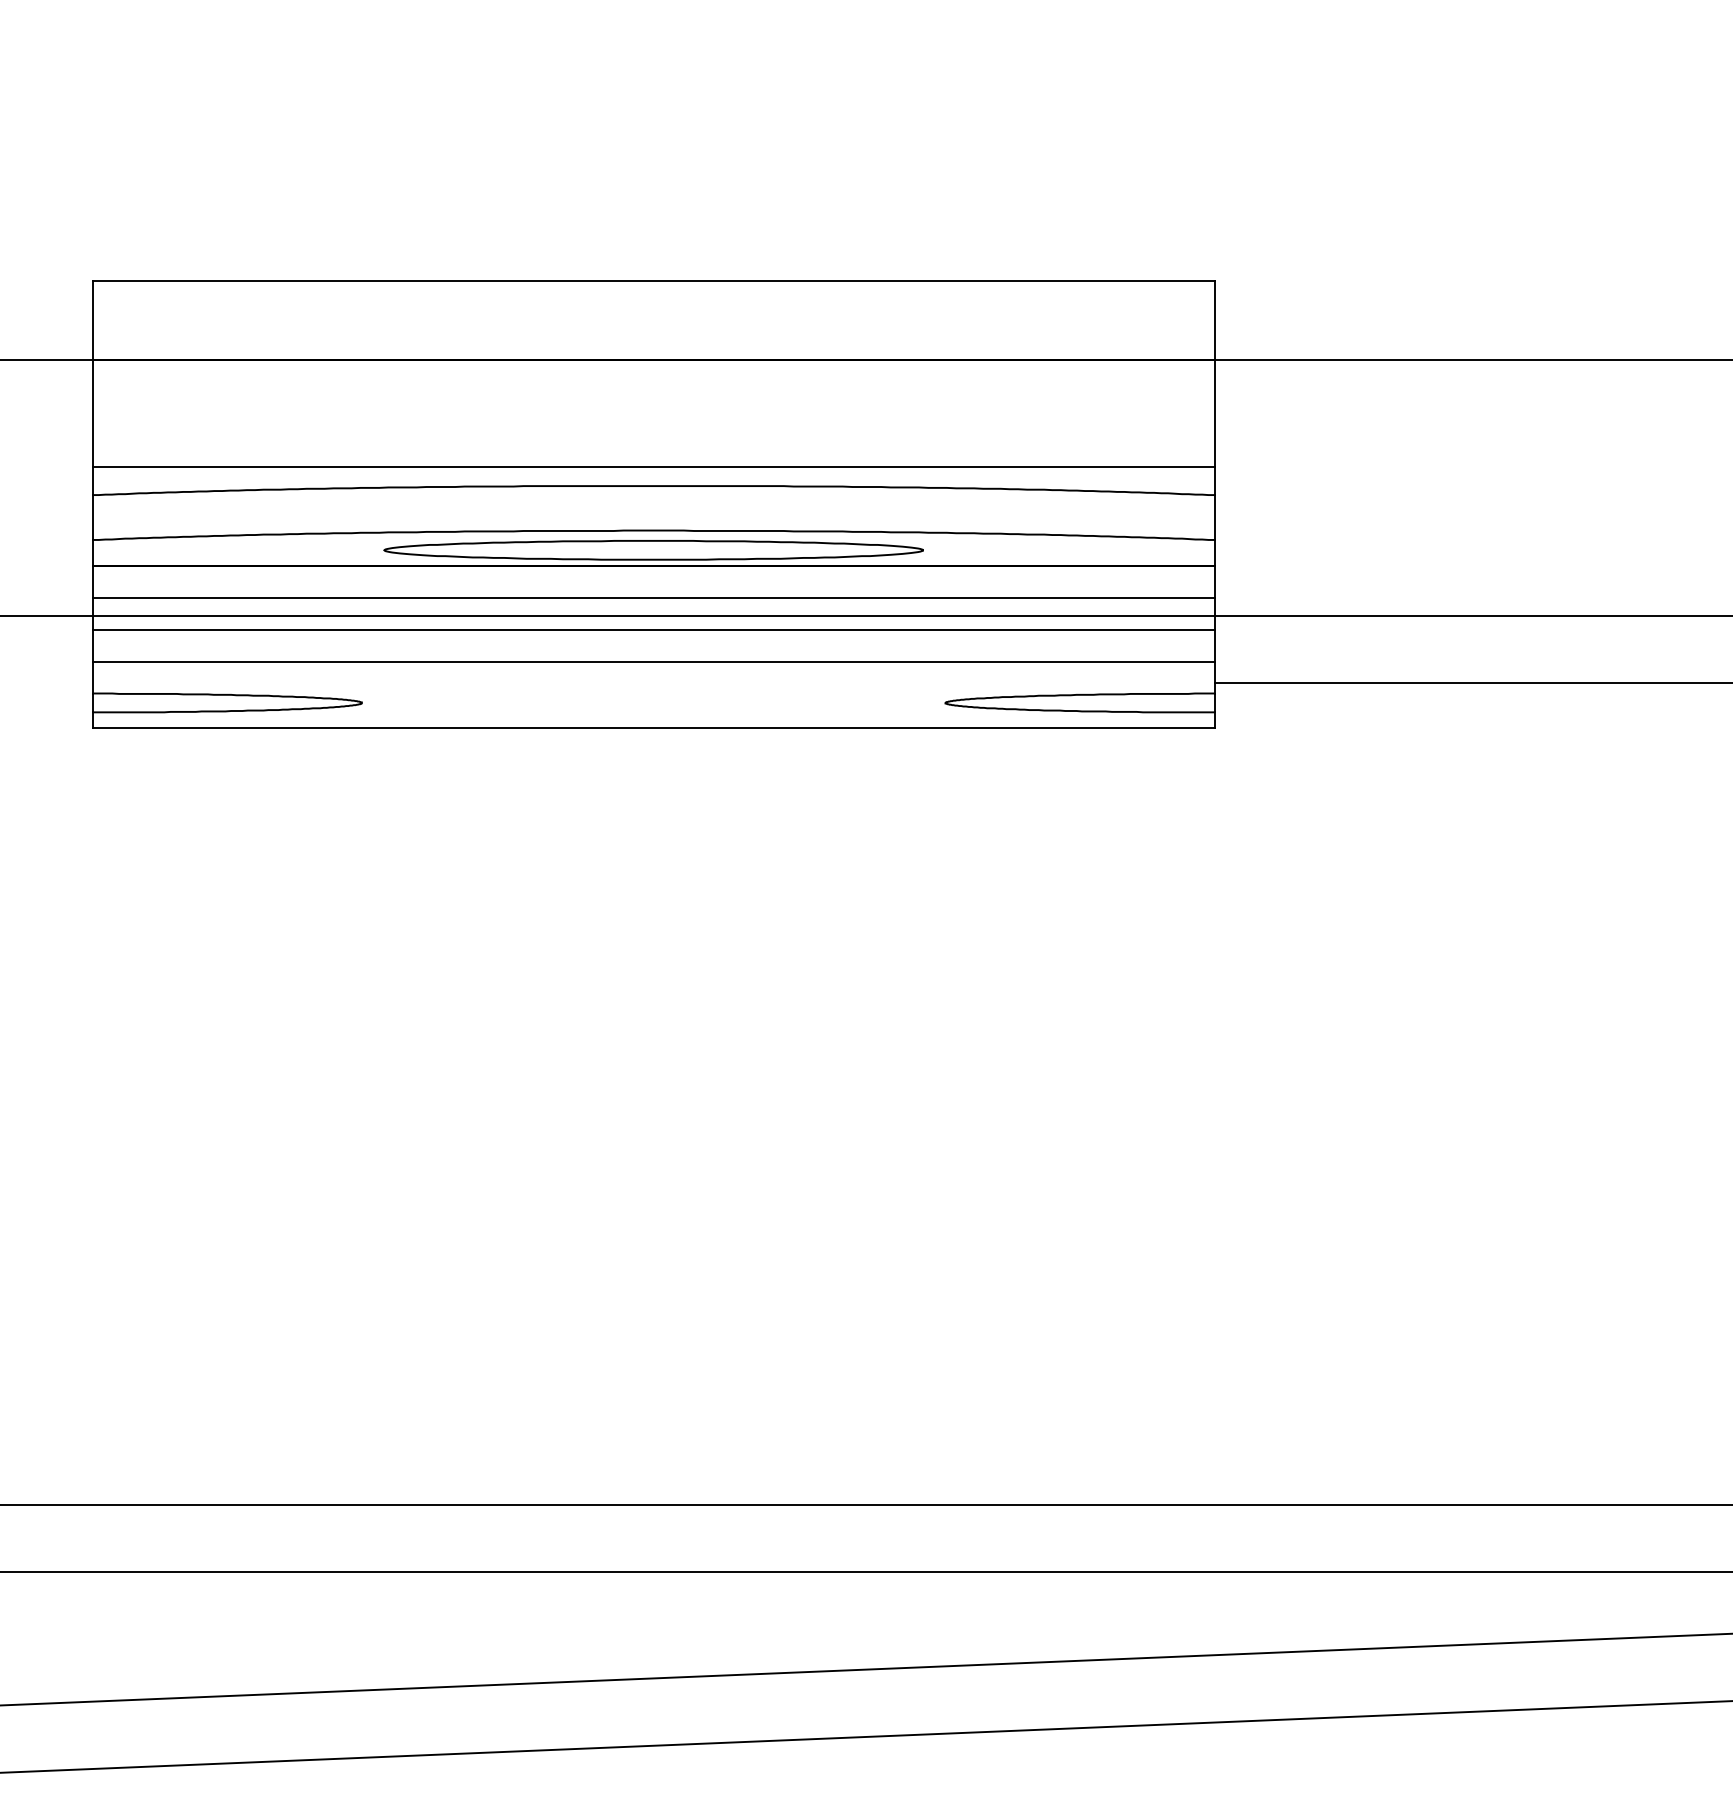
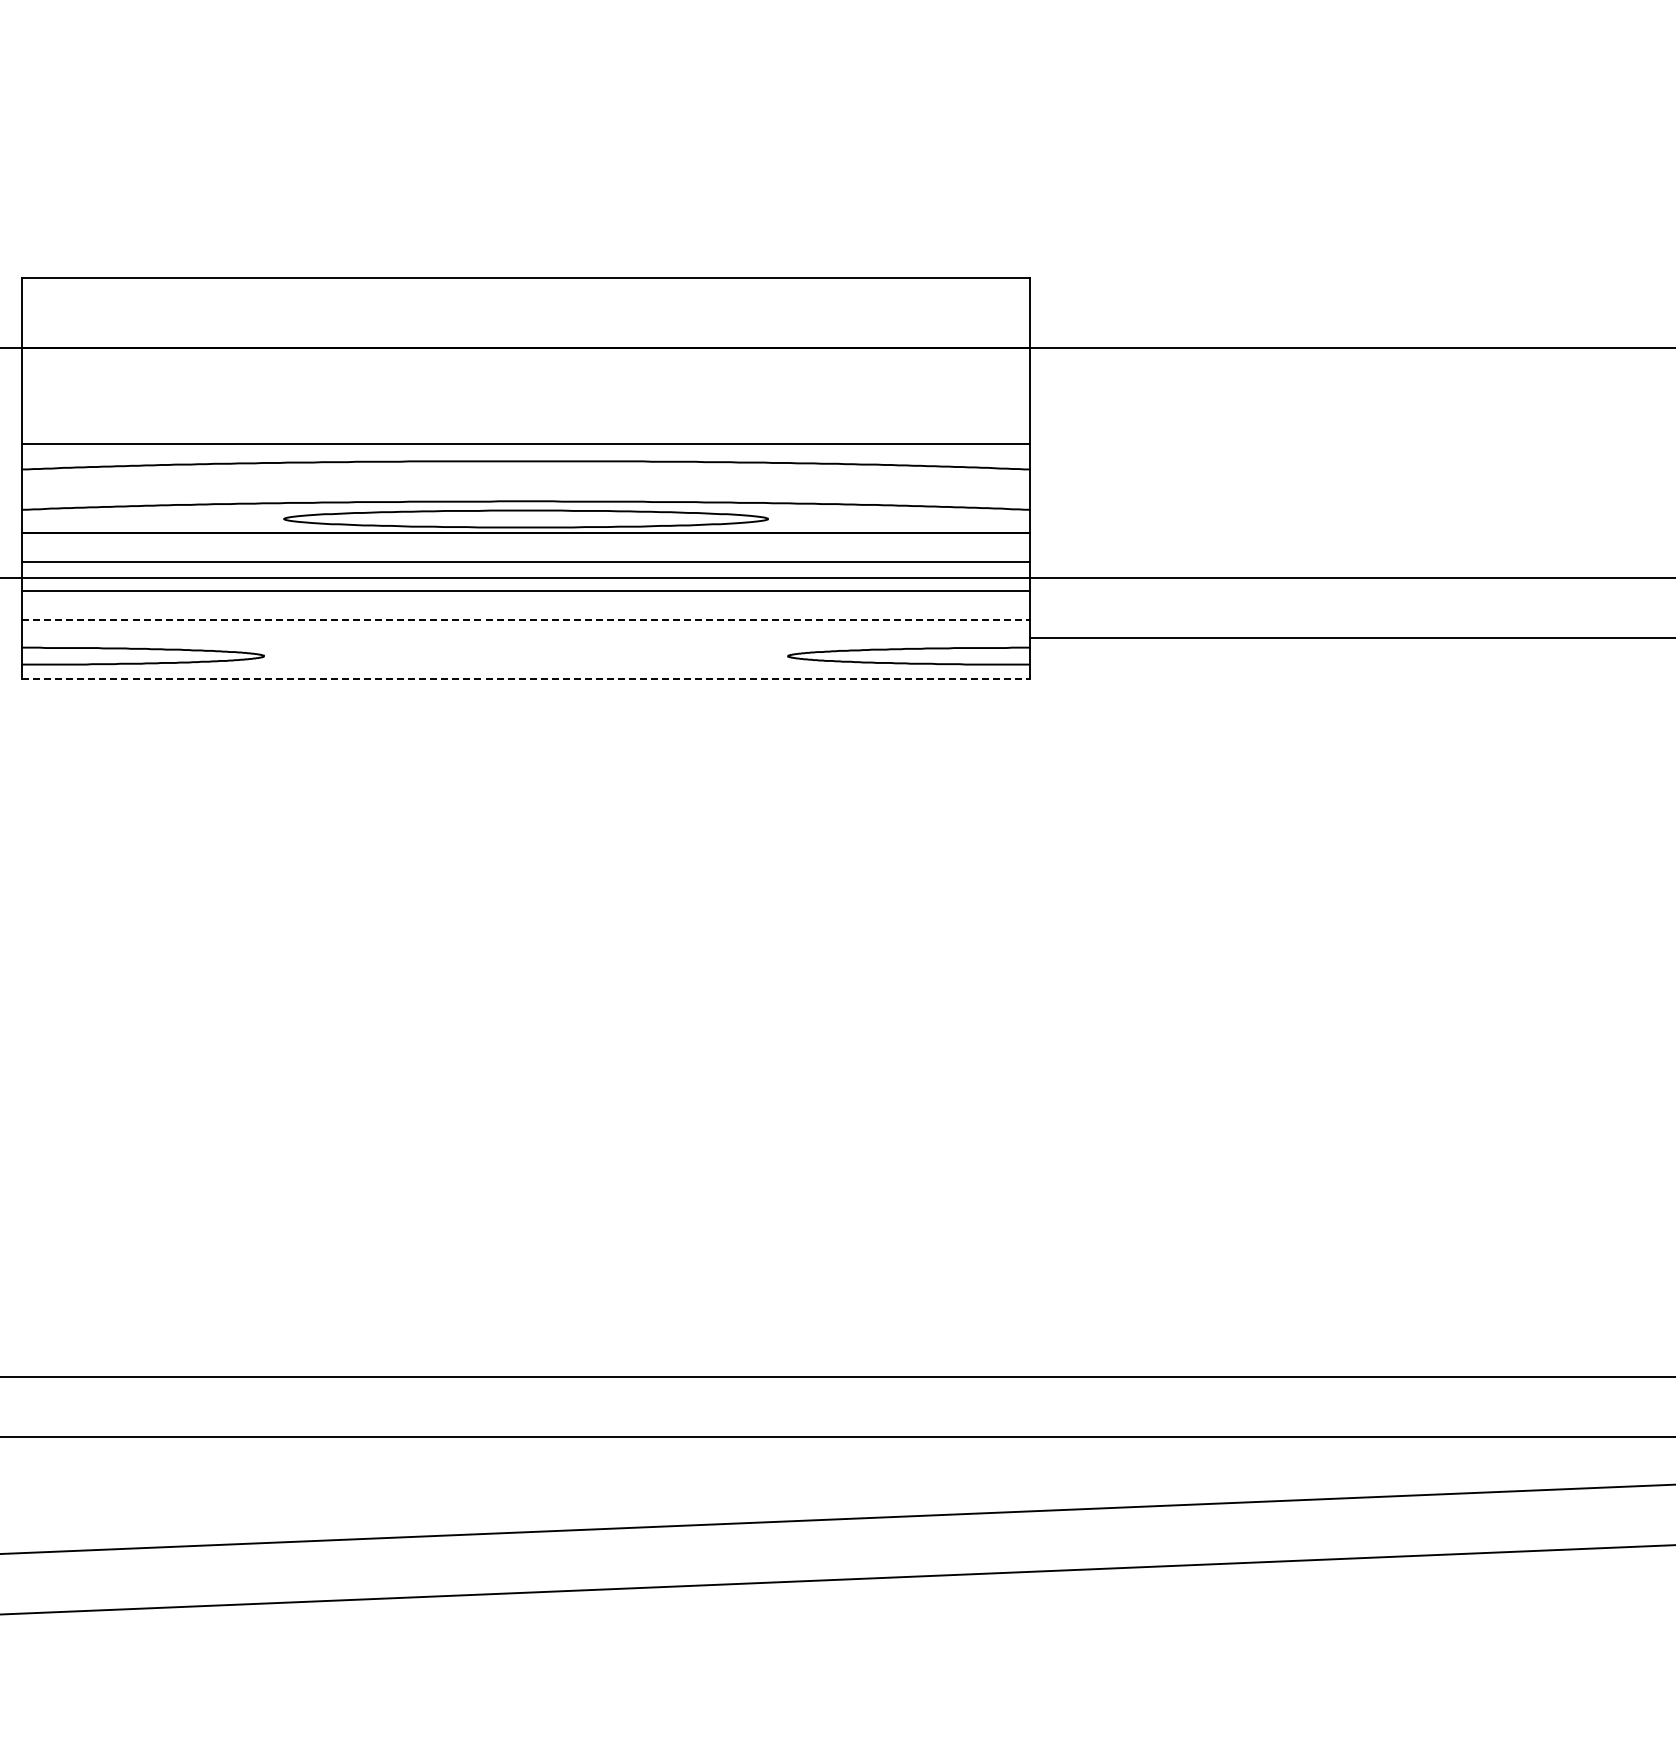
line: (654, 662) -> (526, 619), solid -> dashed
line: (654, 727) -> (526, 678), solid -> dashed

